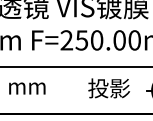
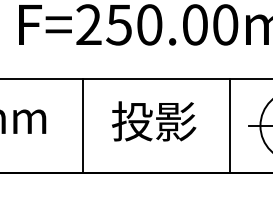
text: (108, 88) -> (152, 121), moved
line: (64, 90) -> (84, 125), added
line: (136, 90) -> (229, 125), added

